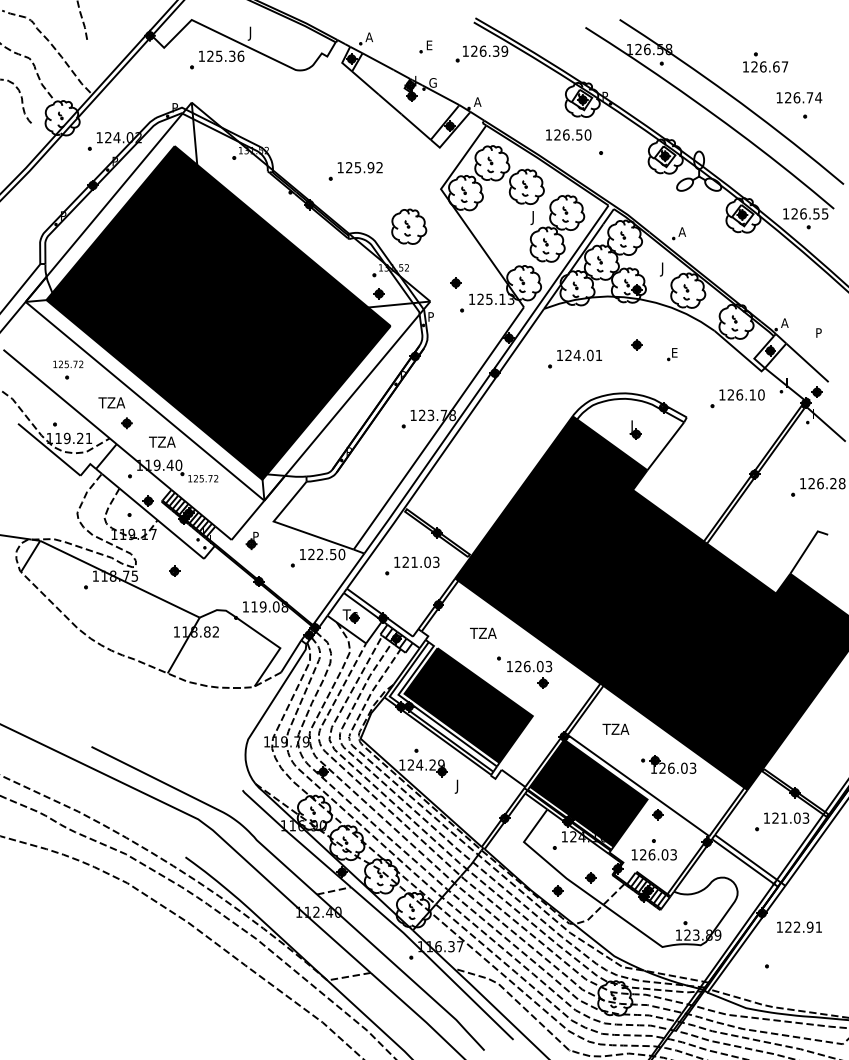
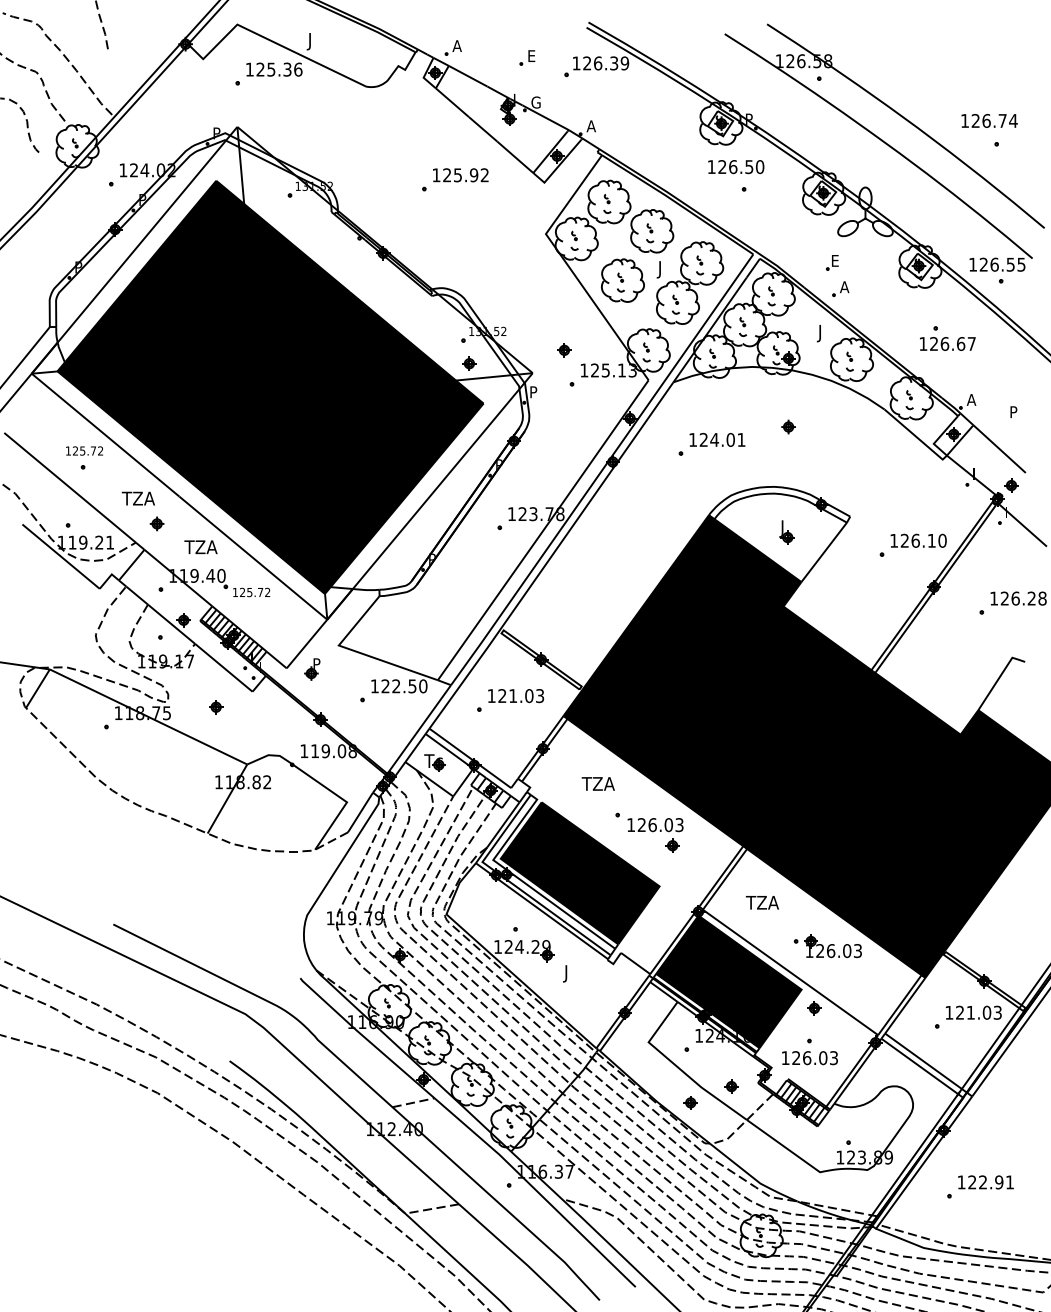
part: (765, 62) -> (947, 338), moved
text: (568, 134) -> (735, 166), moved
part: (355, 171) -> (454, 180), moved
part: (409, 226) -> (623, 280), moved
part: (672, 354) -> (832, 262), moved
part: (737, 398) -> (912, 545), moved
text: (799, 926) -> (985, 1181), moved

